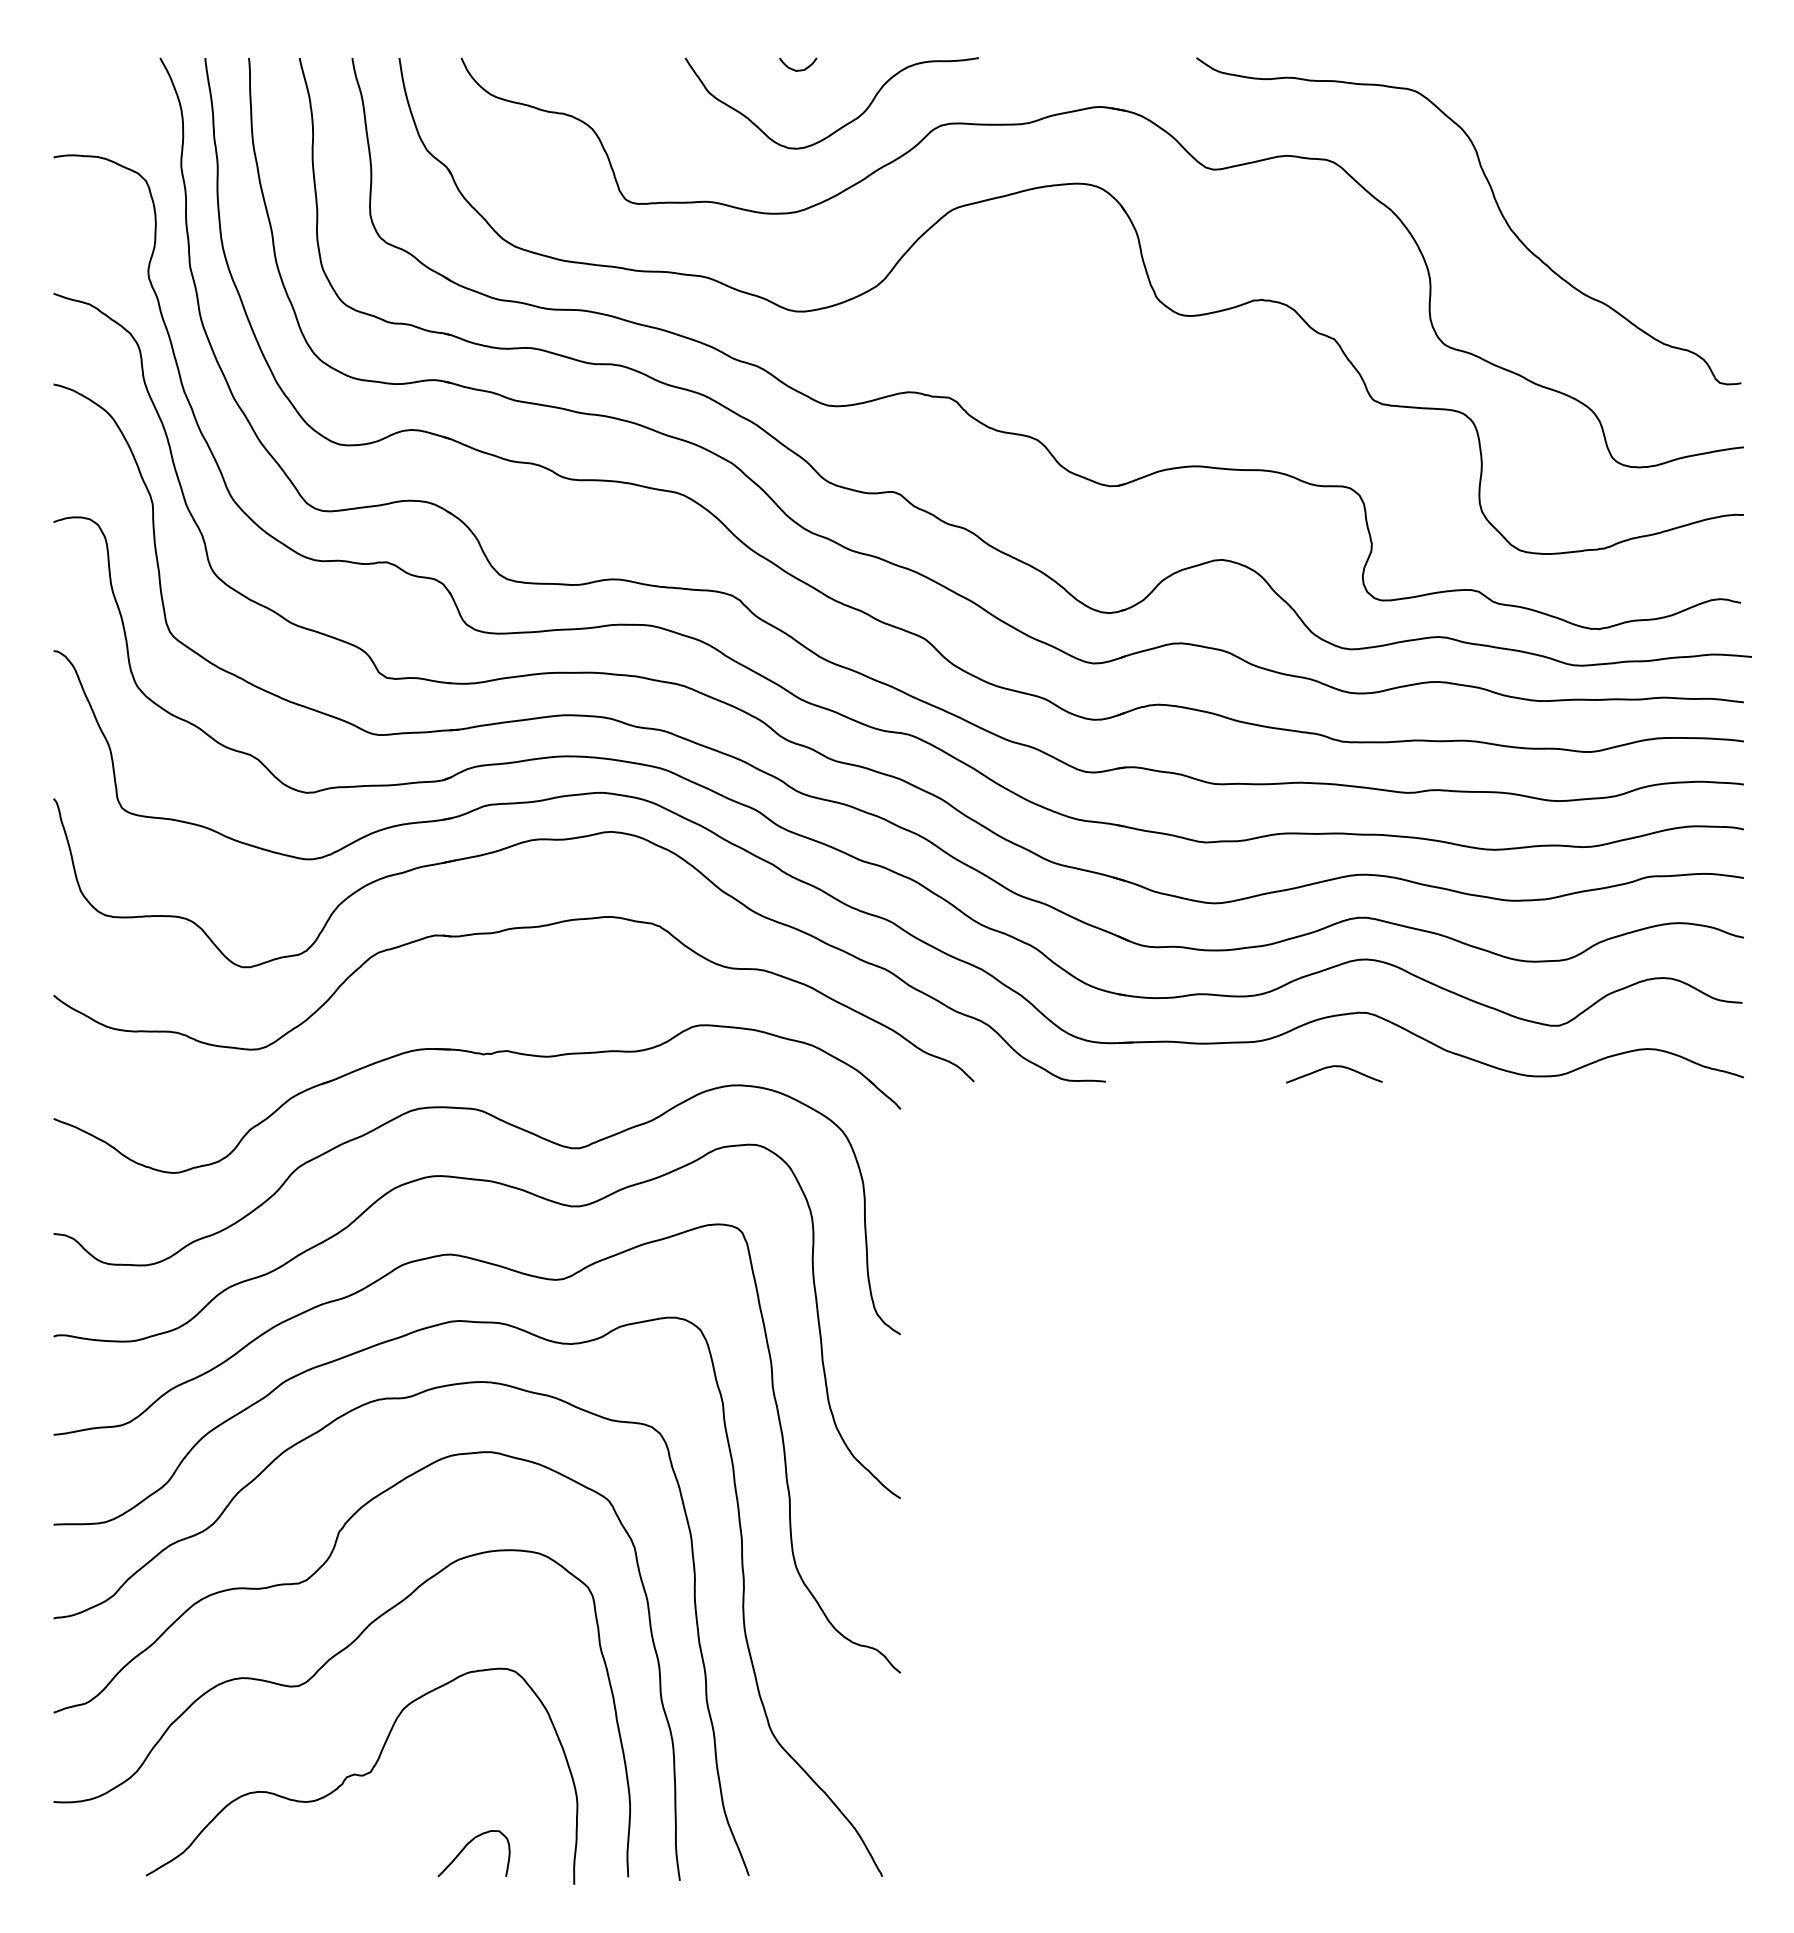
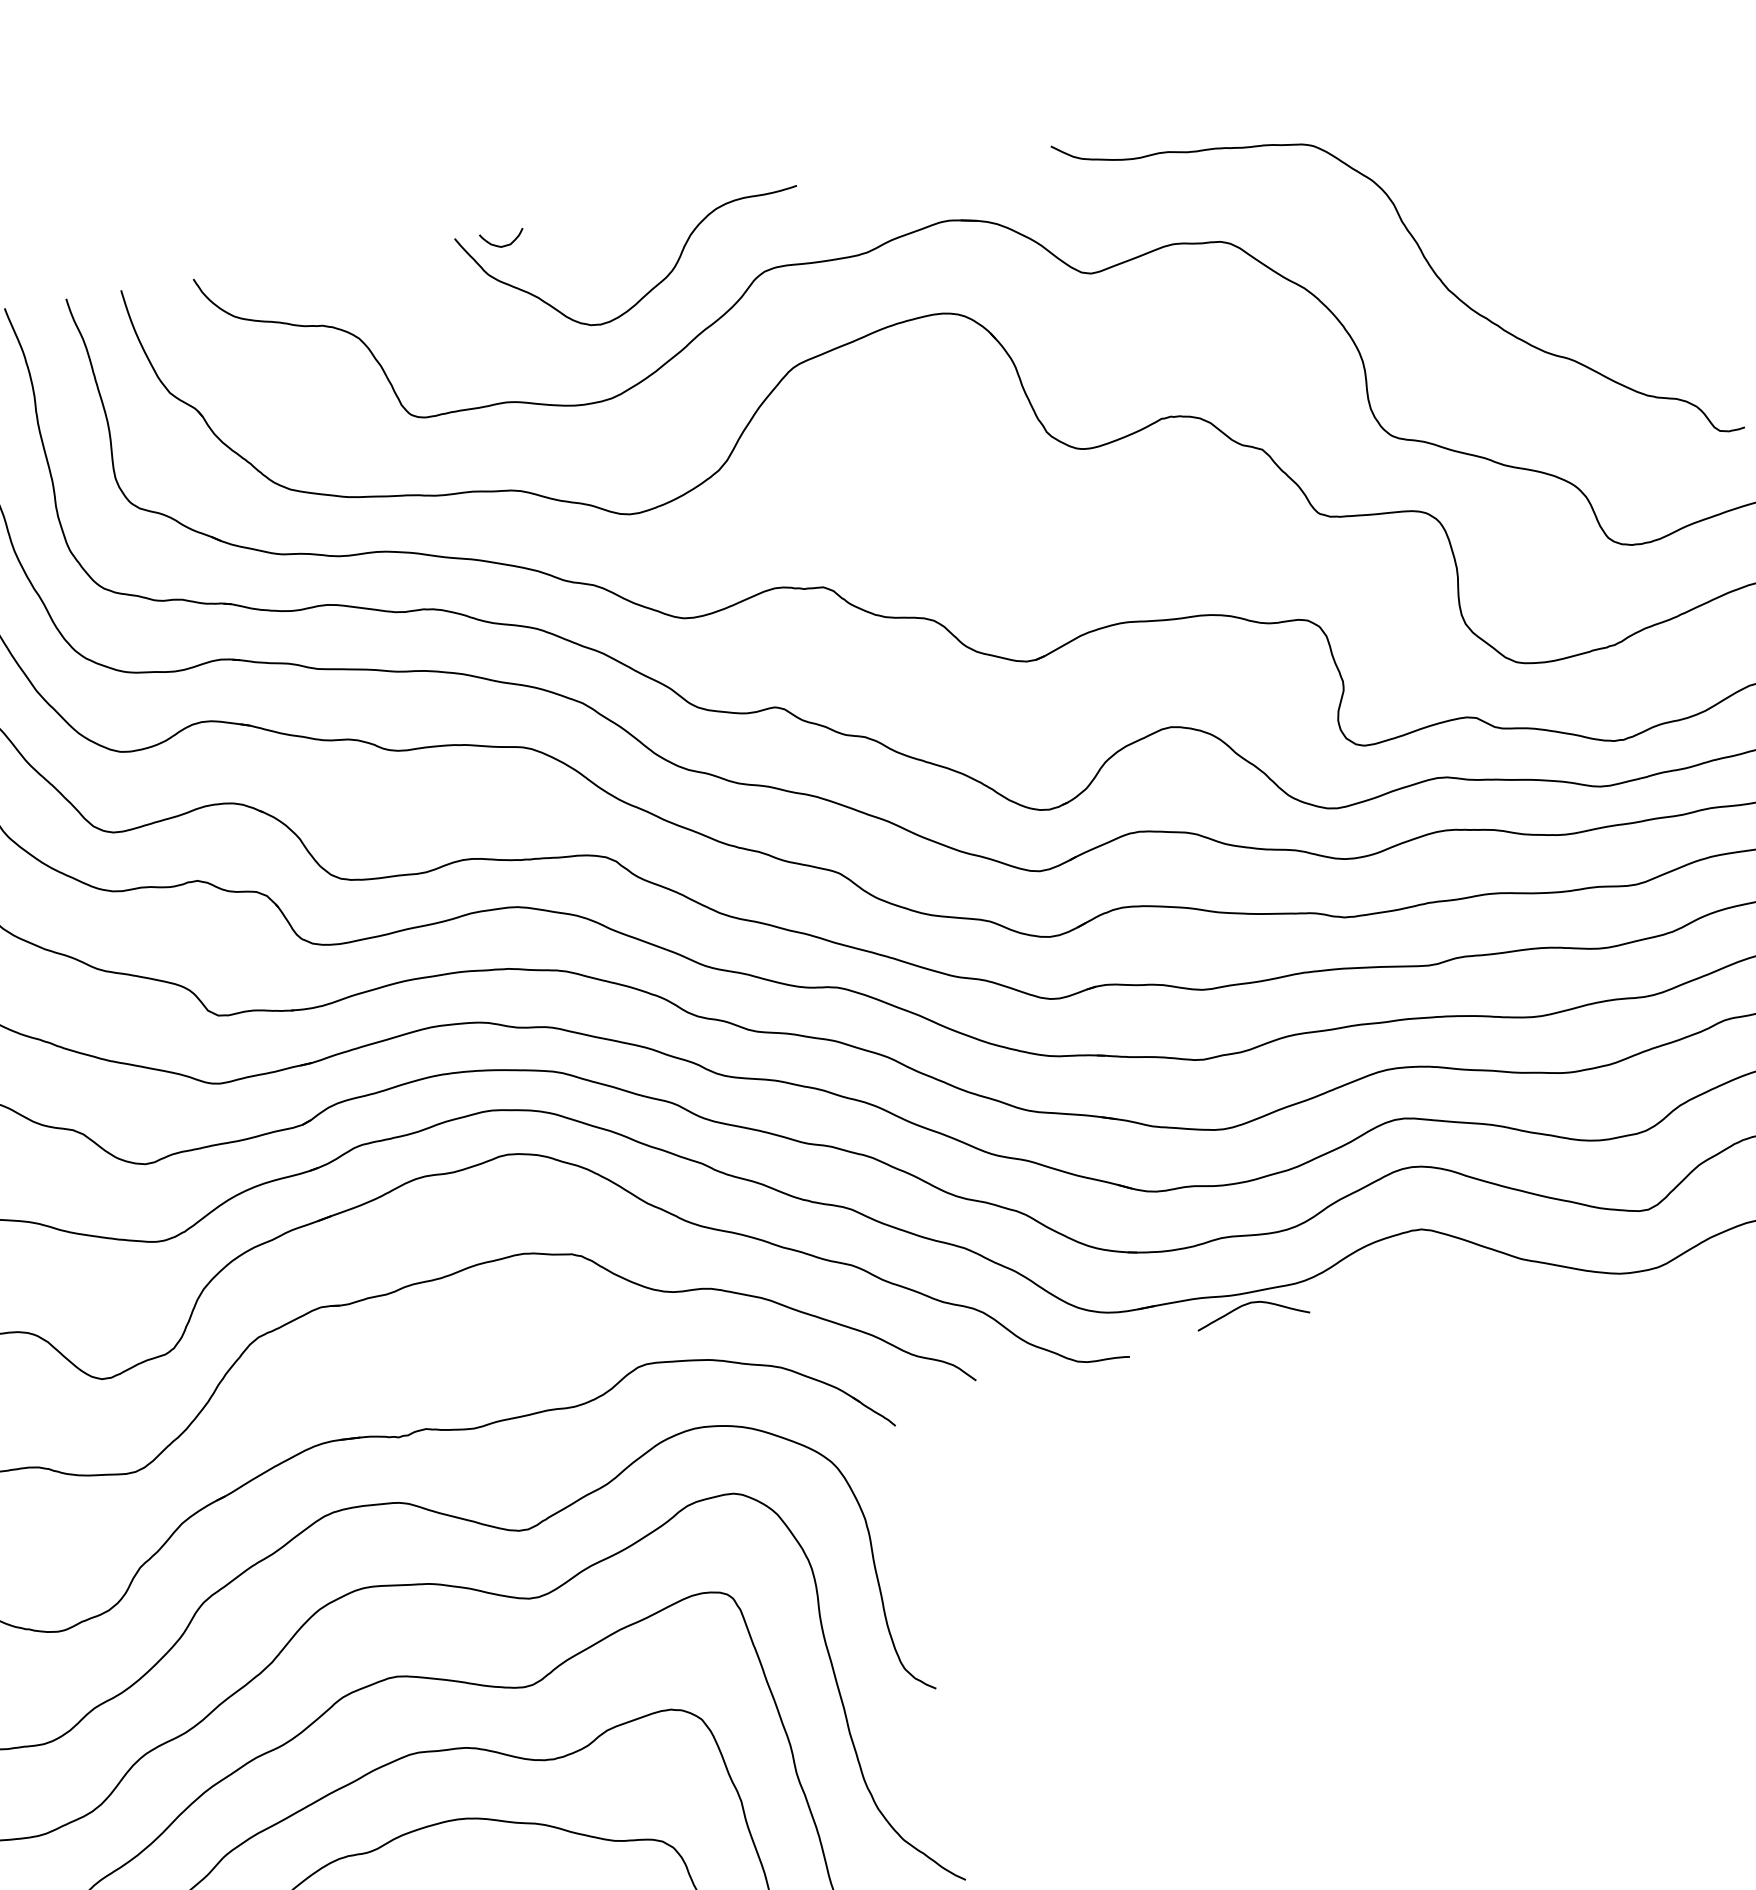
curve: (798, 69) -> (503, 244), moved
curve: (1333, 1067) -> (1250, 1304), moved

